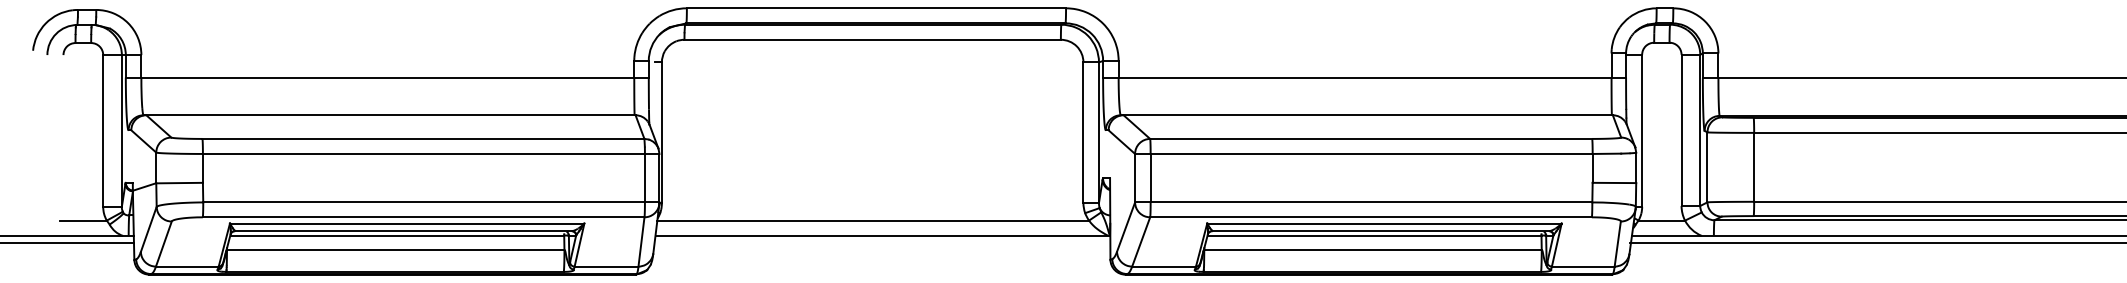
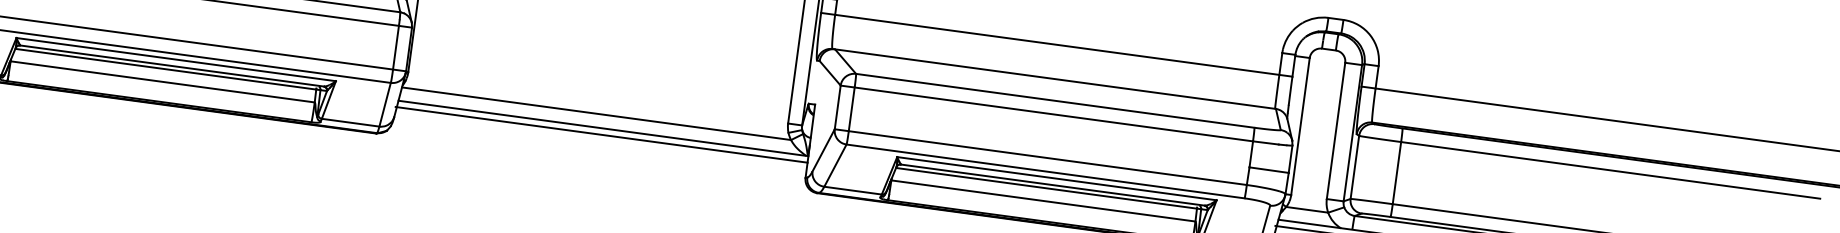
line: (881, 242) -> (601, 134), added

